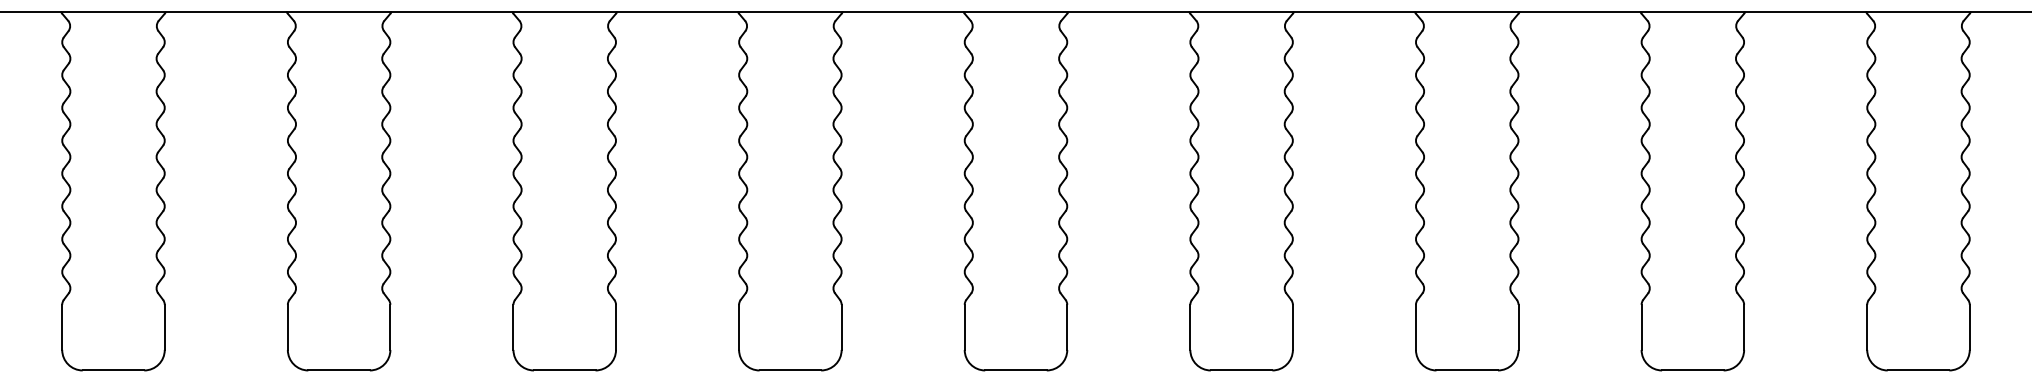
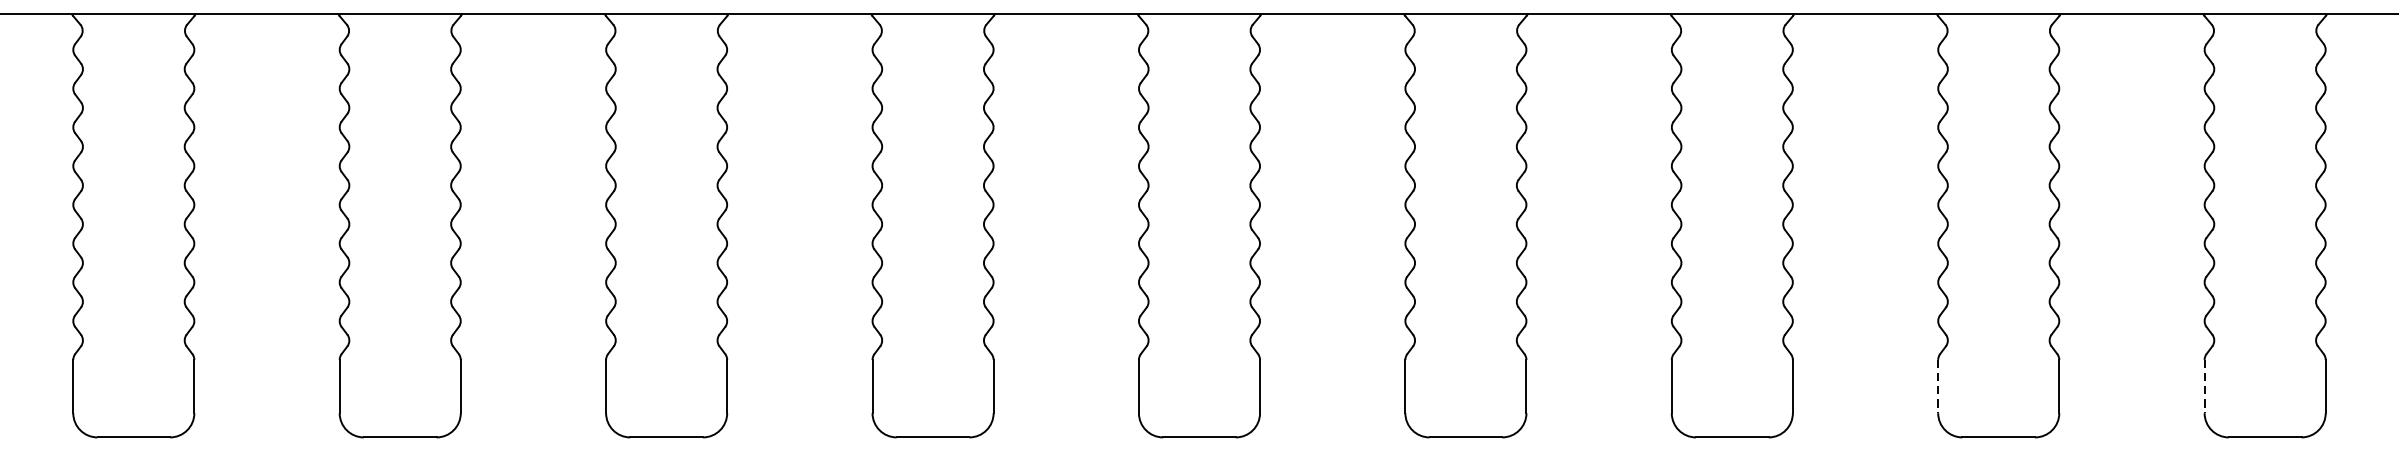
line: (1641, 327) -> (1938, 386), solid -> dashed
line: (1867, 327) -> (2204, 386), solid -> dashed

